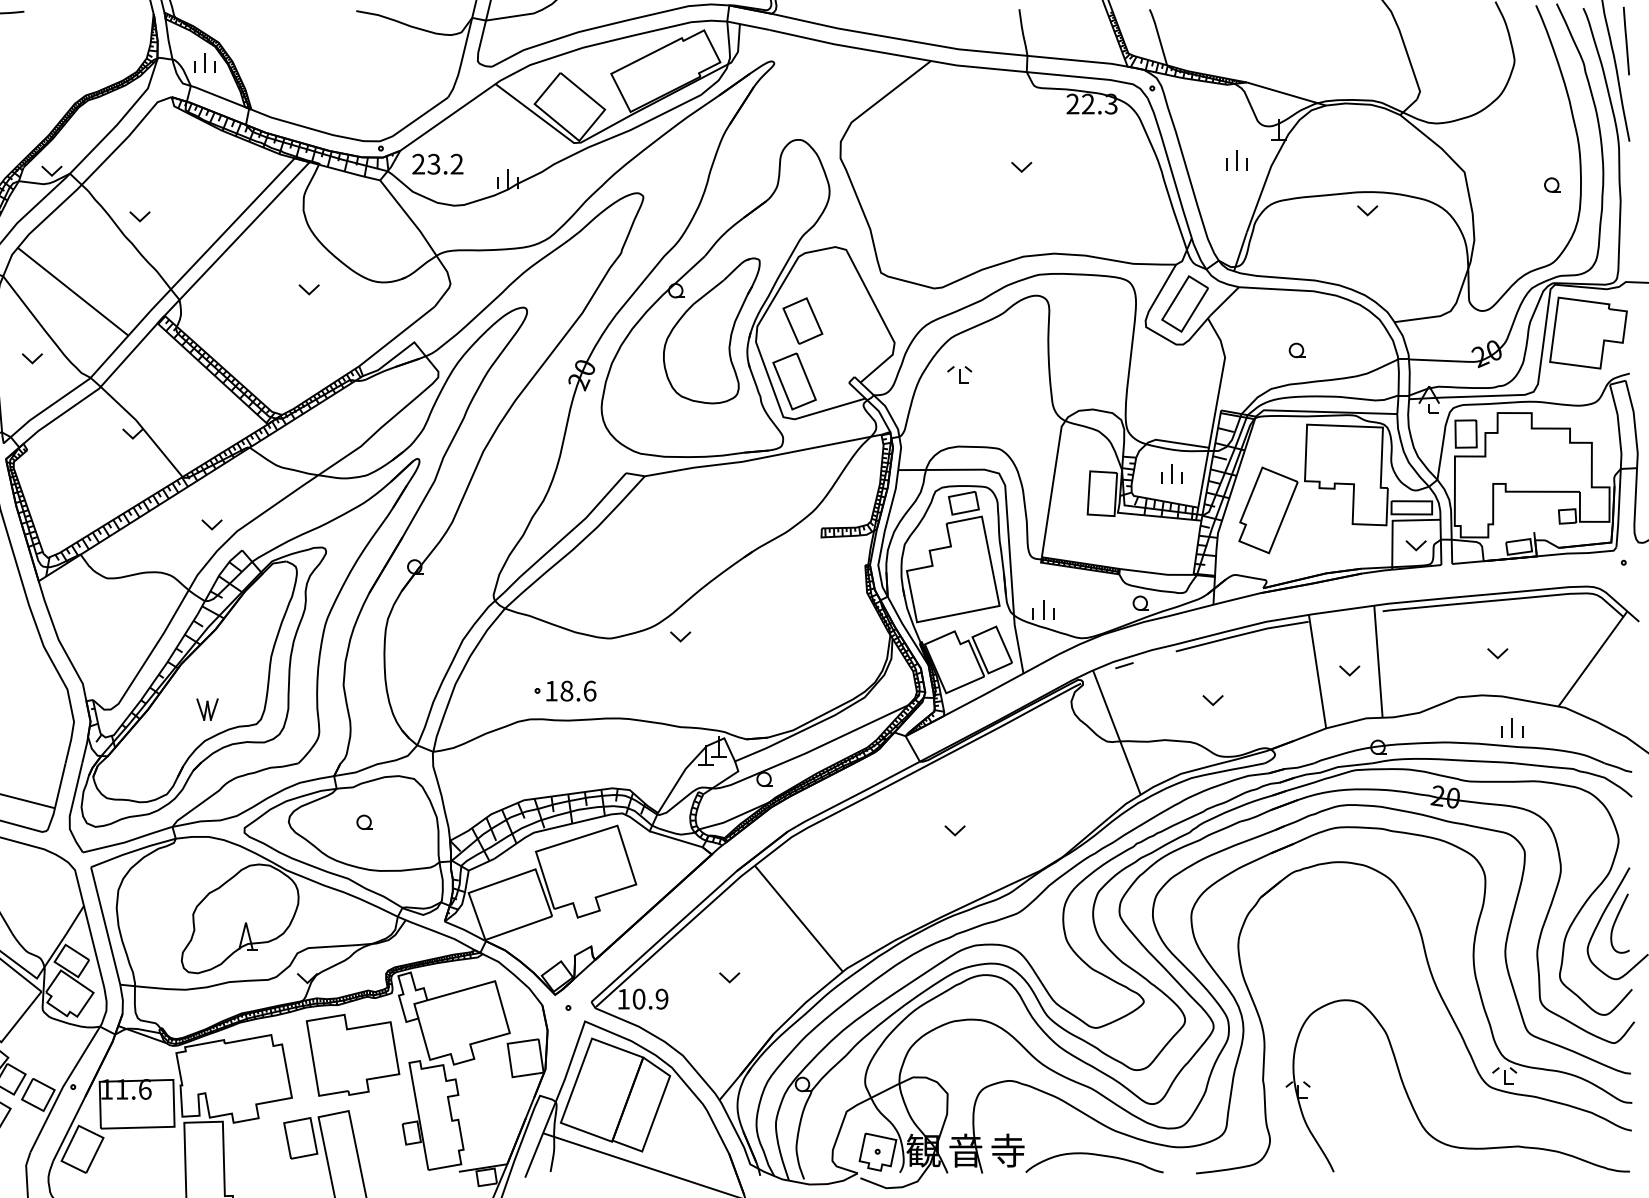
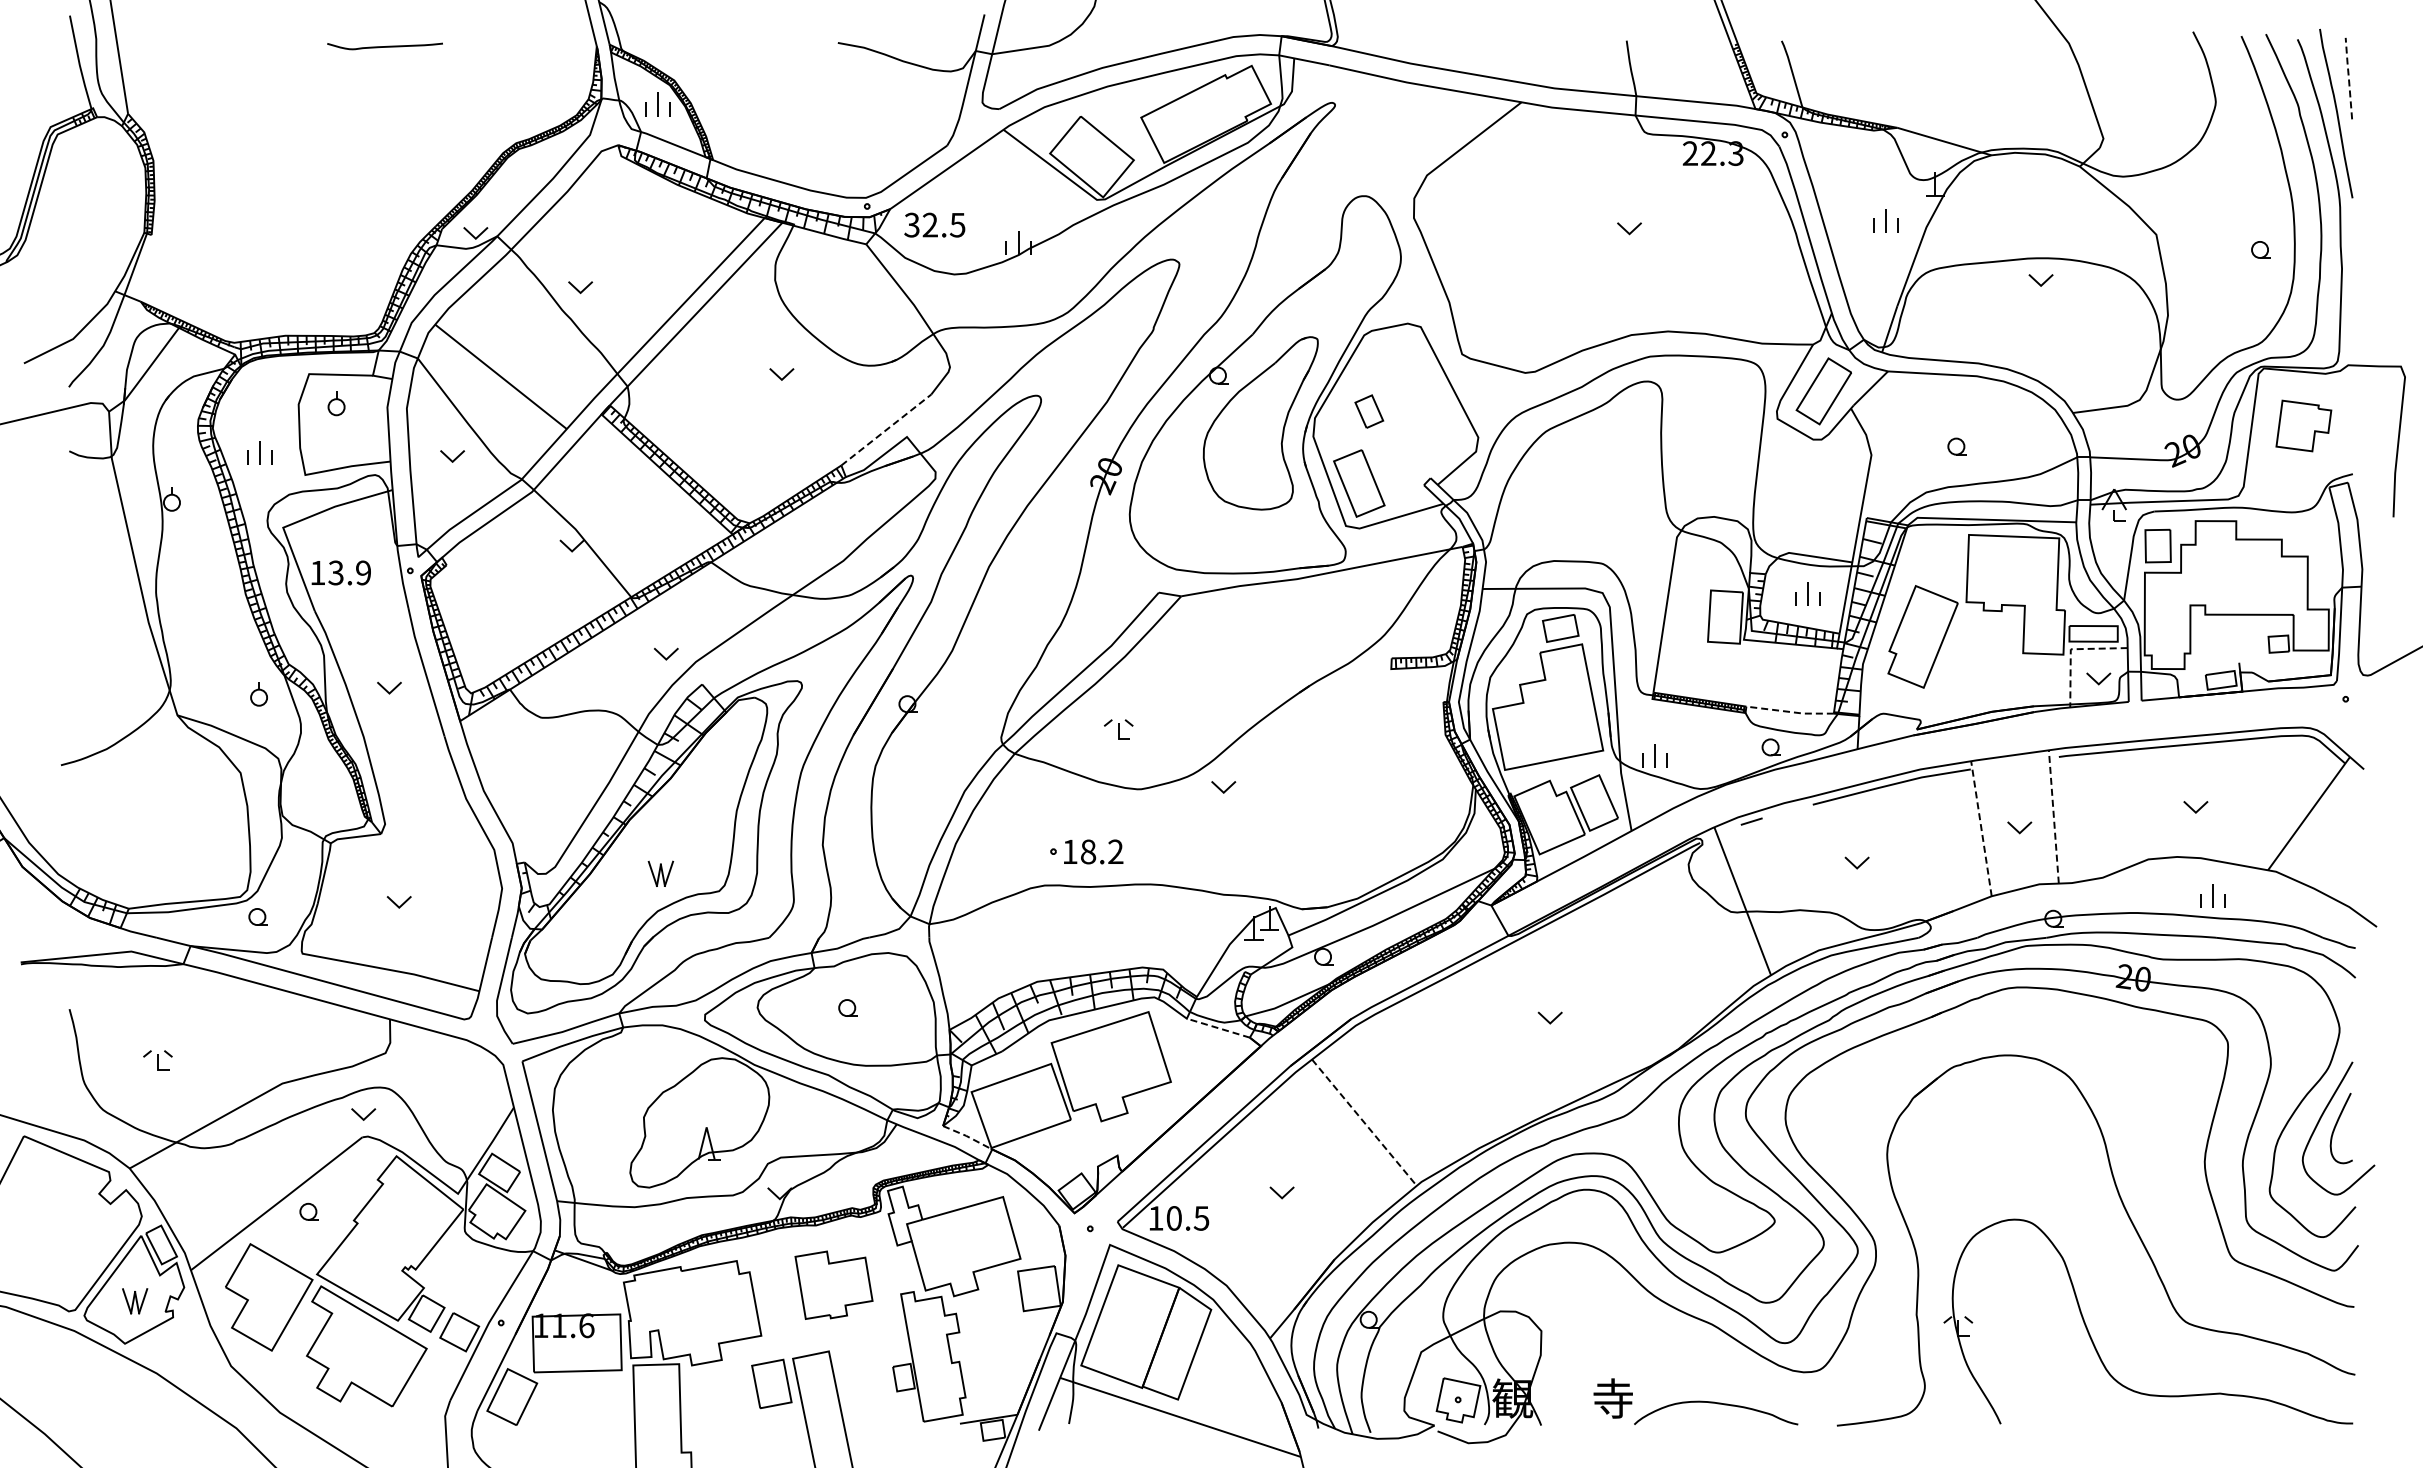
line: (1626, 40) -> (2348, 77), solid -> dashed
text: (437, 163) -> (934, 224), 23.2 -> 32.5
part: (803, 320) -> (1369, 411), size x0.6
part: (1588, 332) -> (2303, 425), size x0.6
line: (397, 336) -> (886, 429), solid -> dashed
part: (959, 374) -> (1118, 729), moved
line: (1392, 521) -> (2070, 650), solid -> dashed
line: (1157, 573) -> (1790, 712), solid -> dashed
line: (1378, 661) -> (2053, 816), solid -> dashed
line: (1317, 671) -> (1981, 828), solid -> dashed
text: (589, 690) -> (1115, 851), 18.6 -> 18.2
line: (676, 839) -> (1218, 1028), solid -> dashed
line: (798, 919) -> (1364, 1123), solid -> dashed
line: (465, 930) -> (967, 1136), solid -> dashed
text: (661, 999) -> (1201, 1218), 10.9 -> 10.5
part: (1242, 1016) -> (1892, 1238), removed
part: (352, 1055) -> (833, 1285), size x0.7

